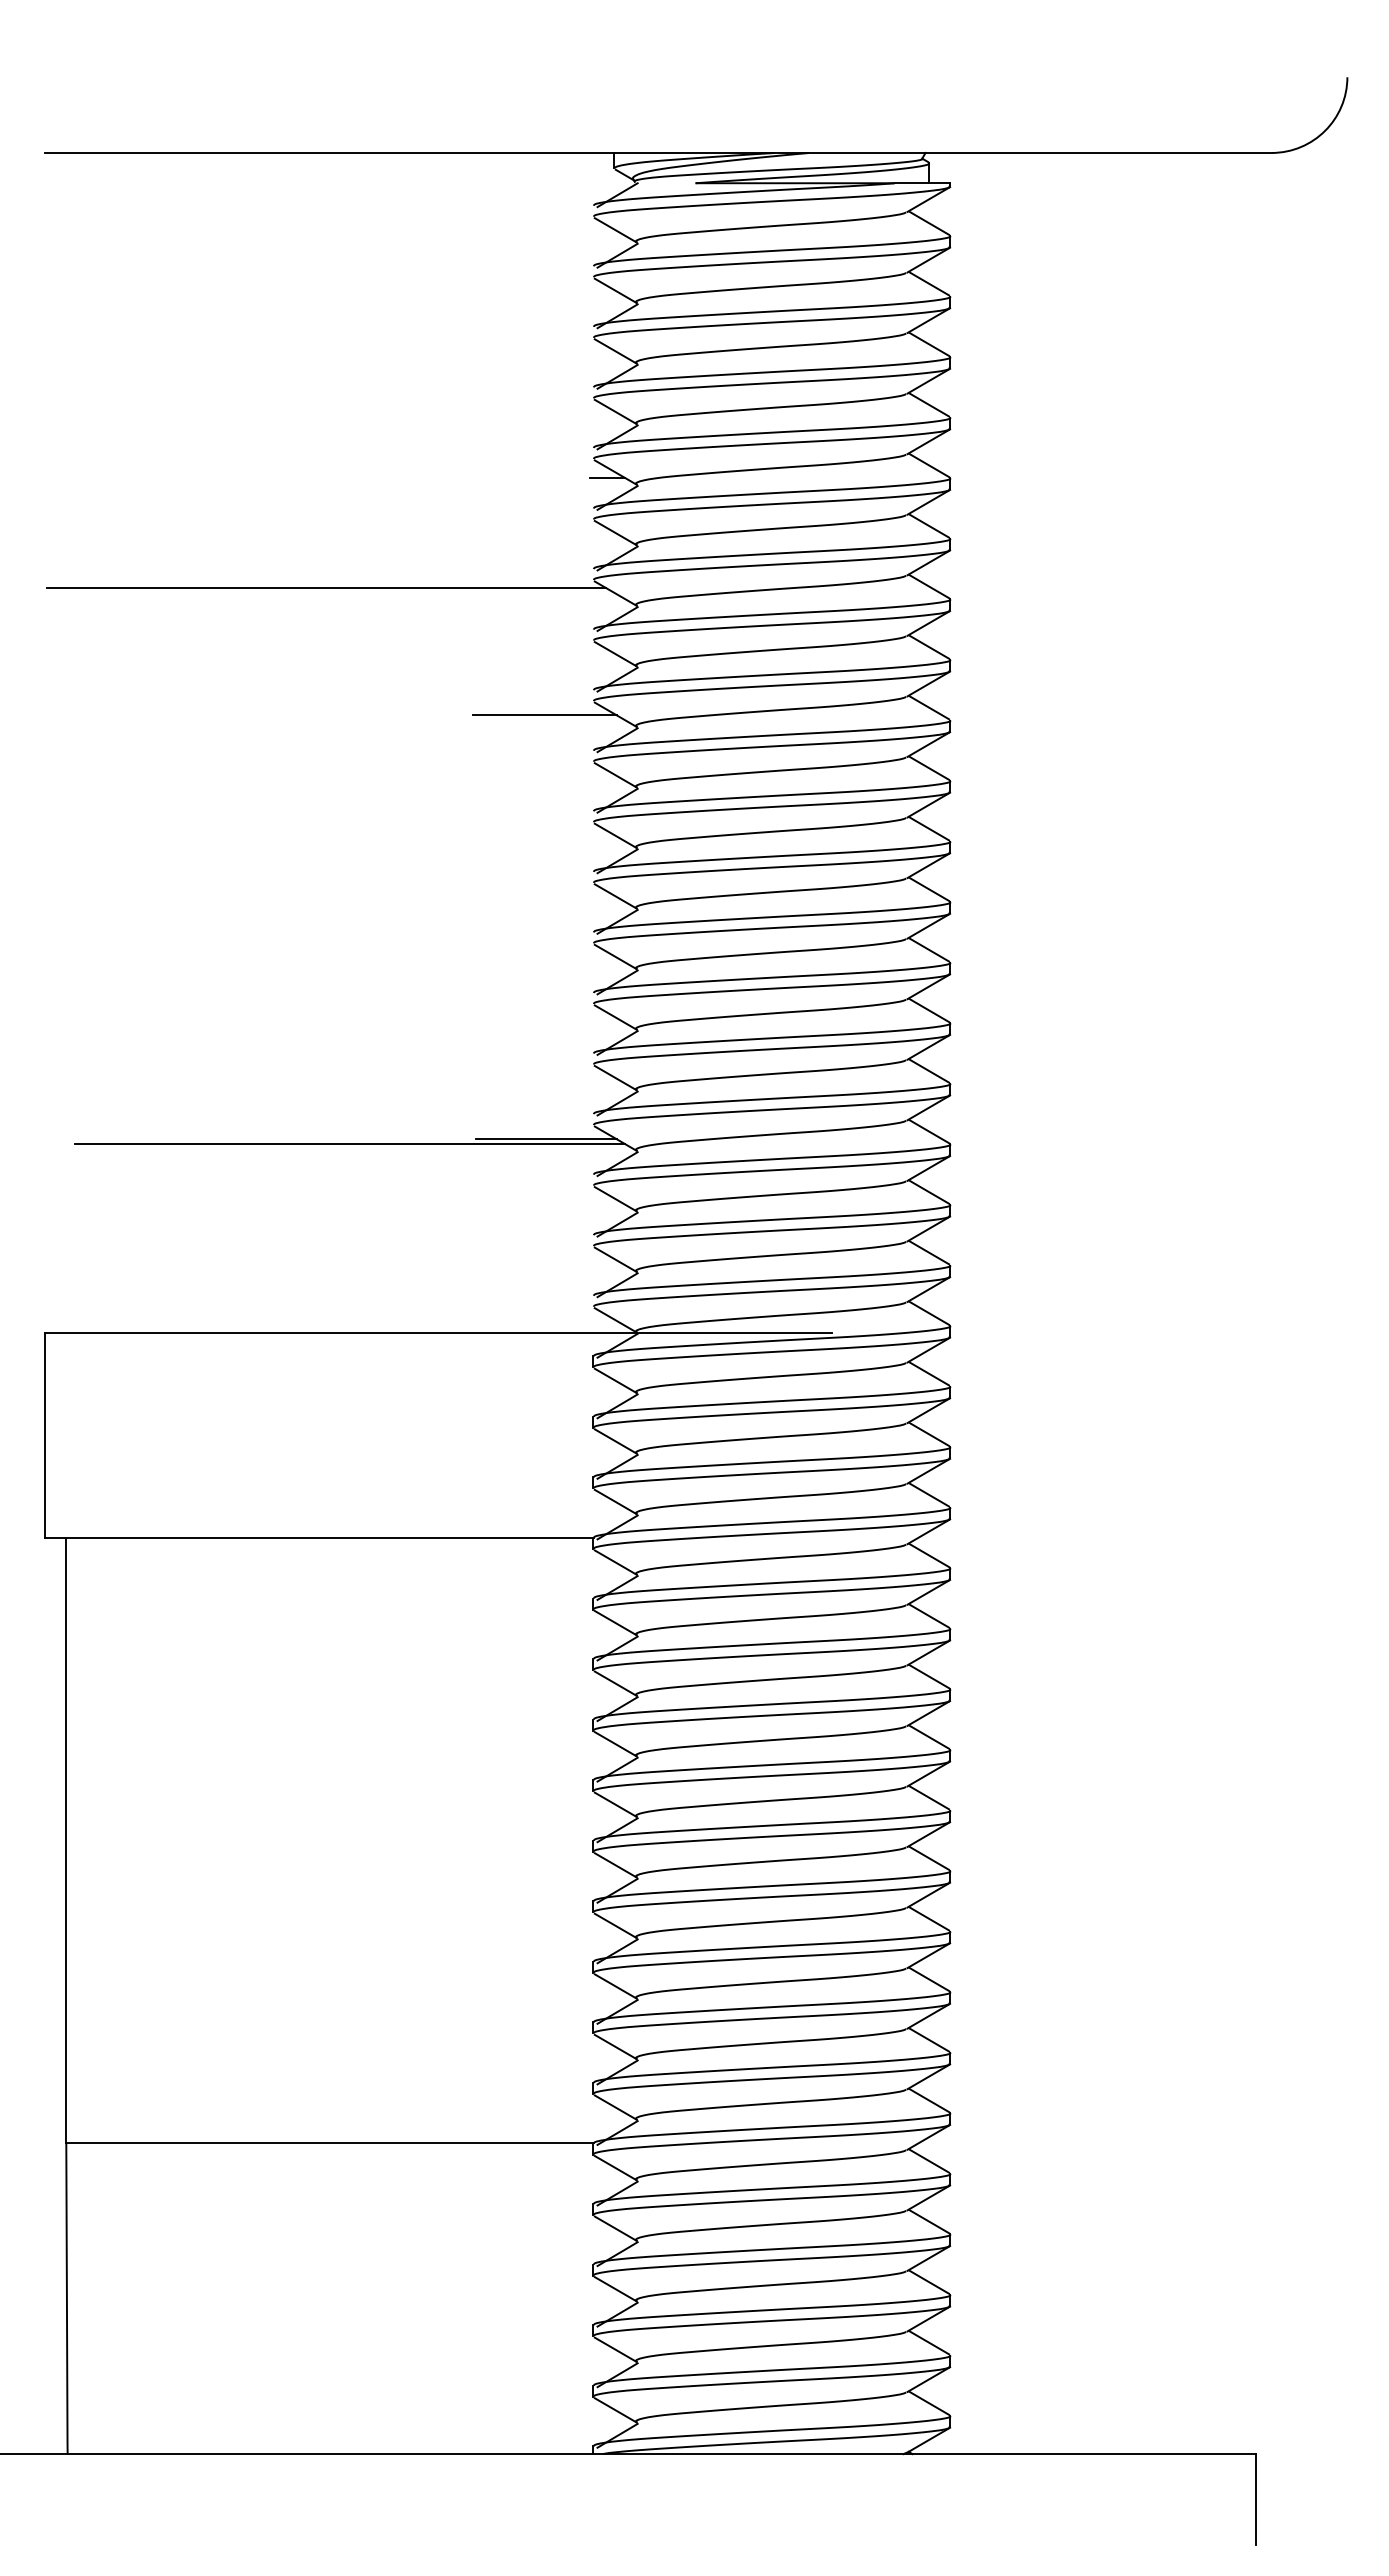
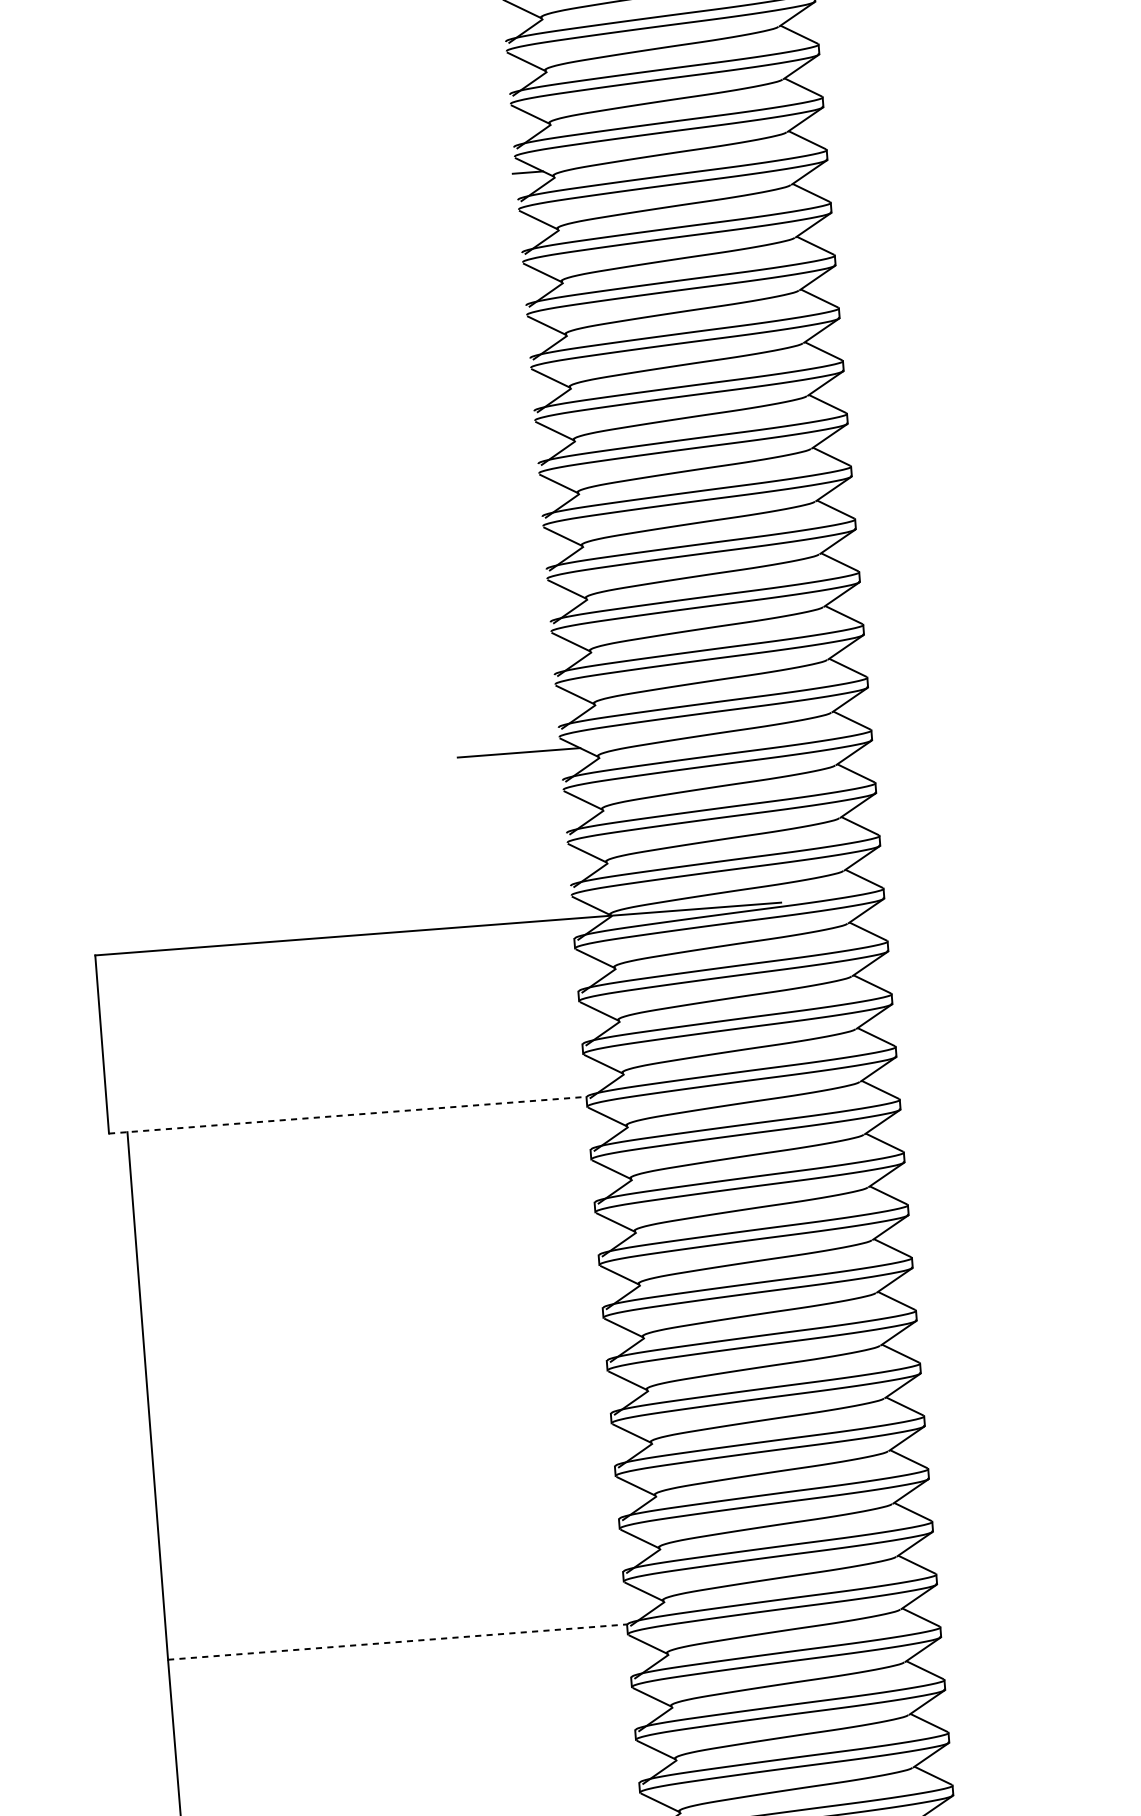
line: (326, 587) -> (290, 286), removed
line: (544, 715) -> (488, 383), removed
line: (350, 1143) -> (348, 769), removed
line: (319, 1537) -> (348, 1115), solid -> dashed
line: (329, 2143) -> (397, 1642), solid -> dashed

